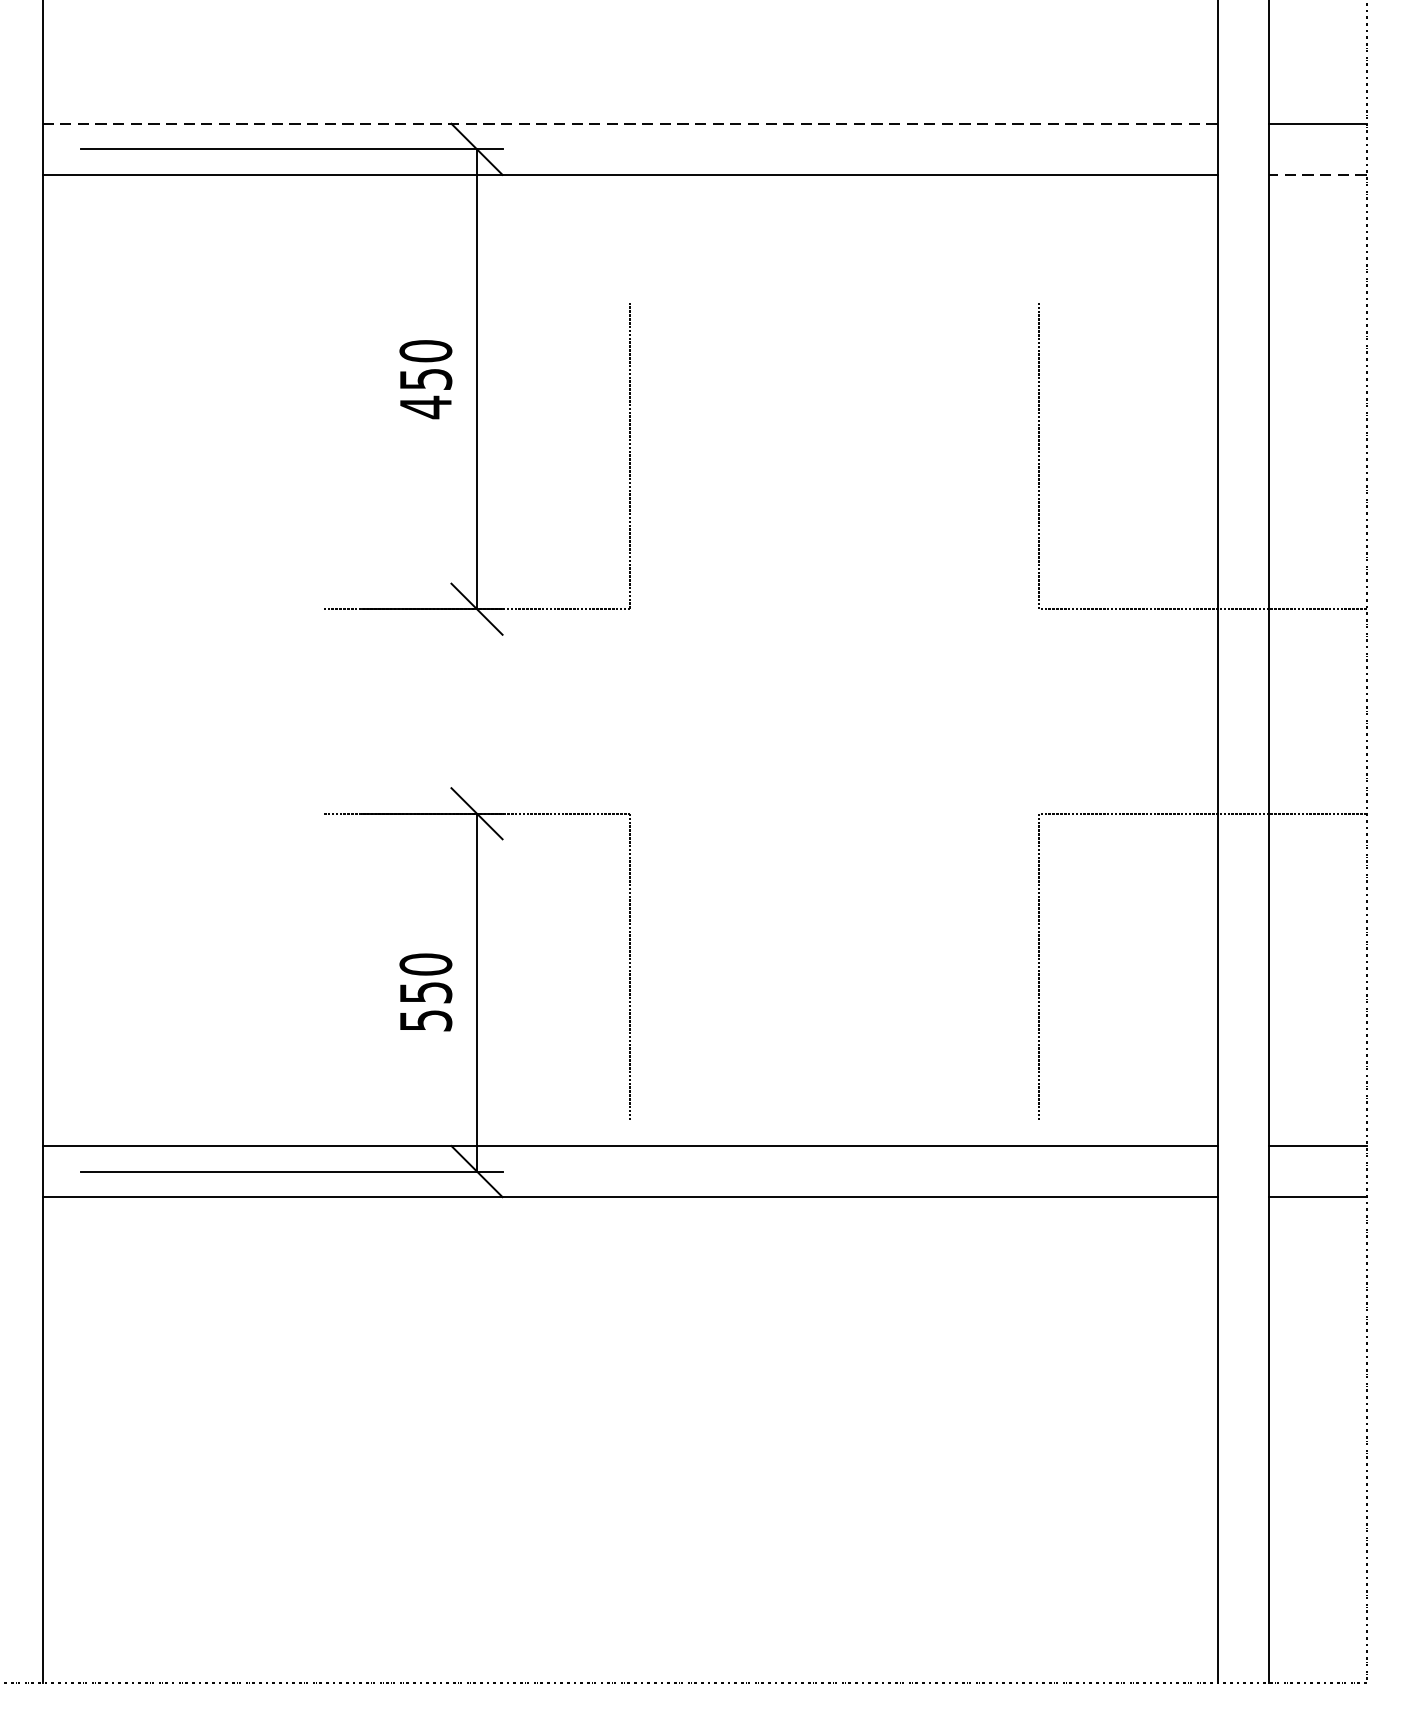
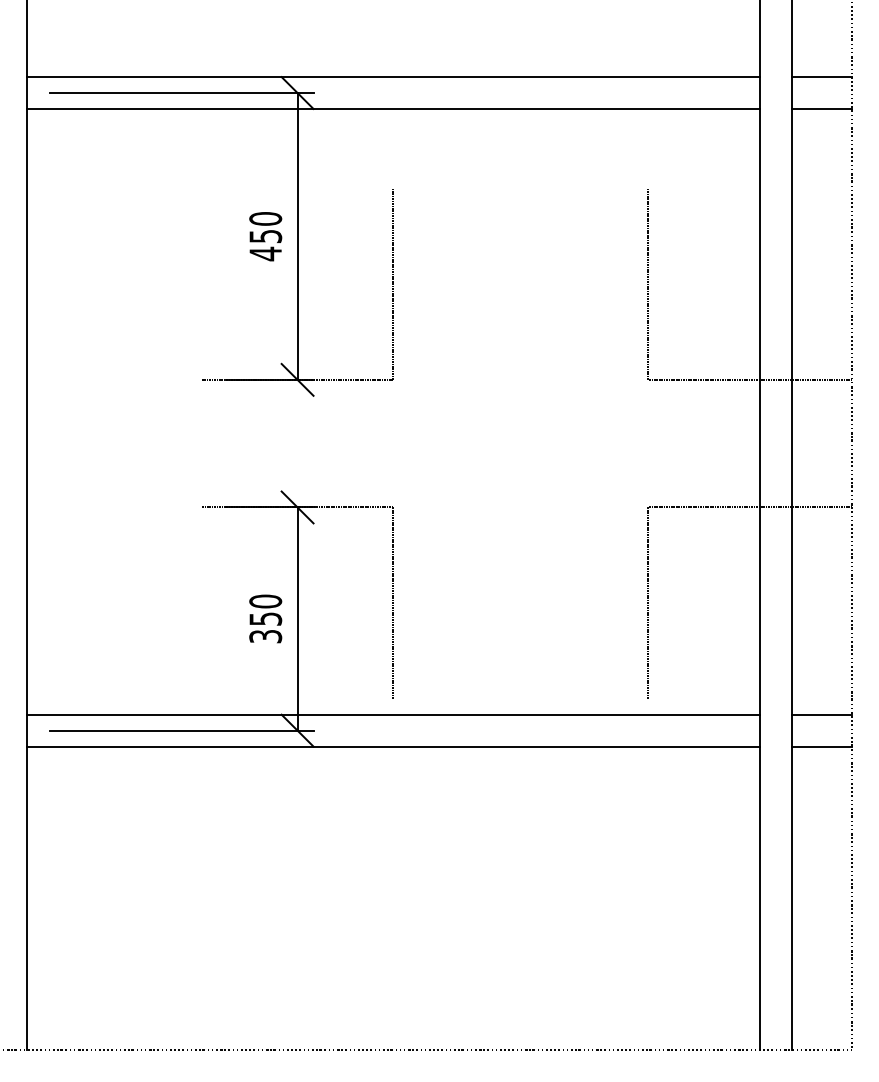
line: (630, 124) -> (393, 77), dashed -> solid
line: (1316, 174) -> (821, 108), dashed -> solid
text: (425, 1020) -> (265, 636), 550 -> 350

